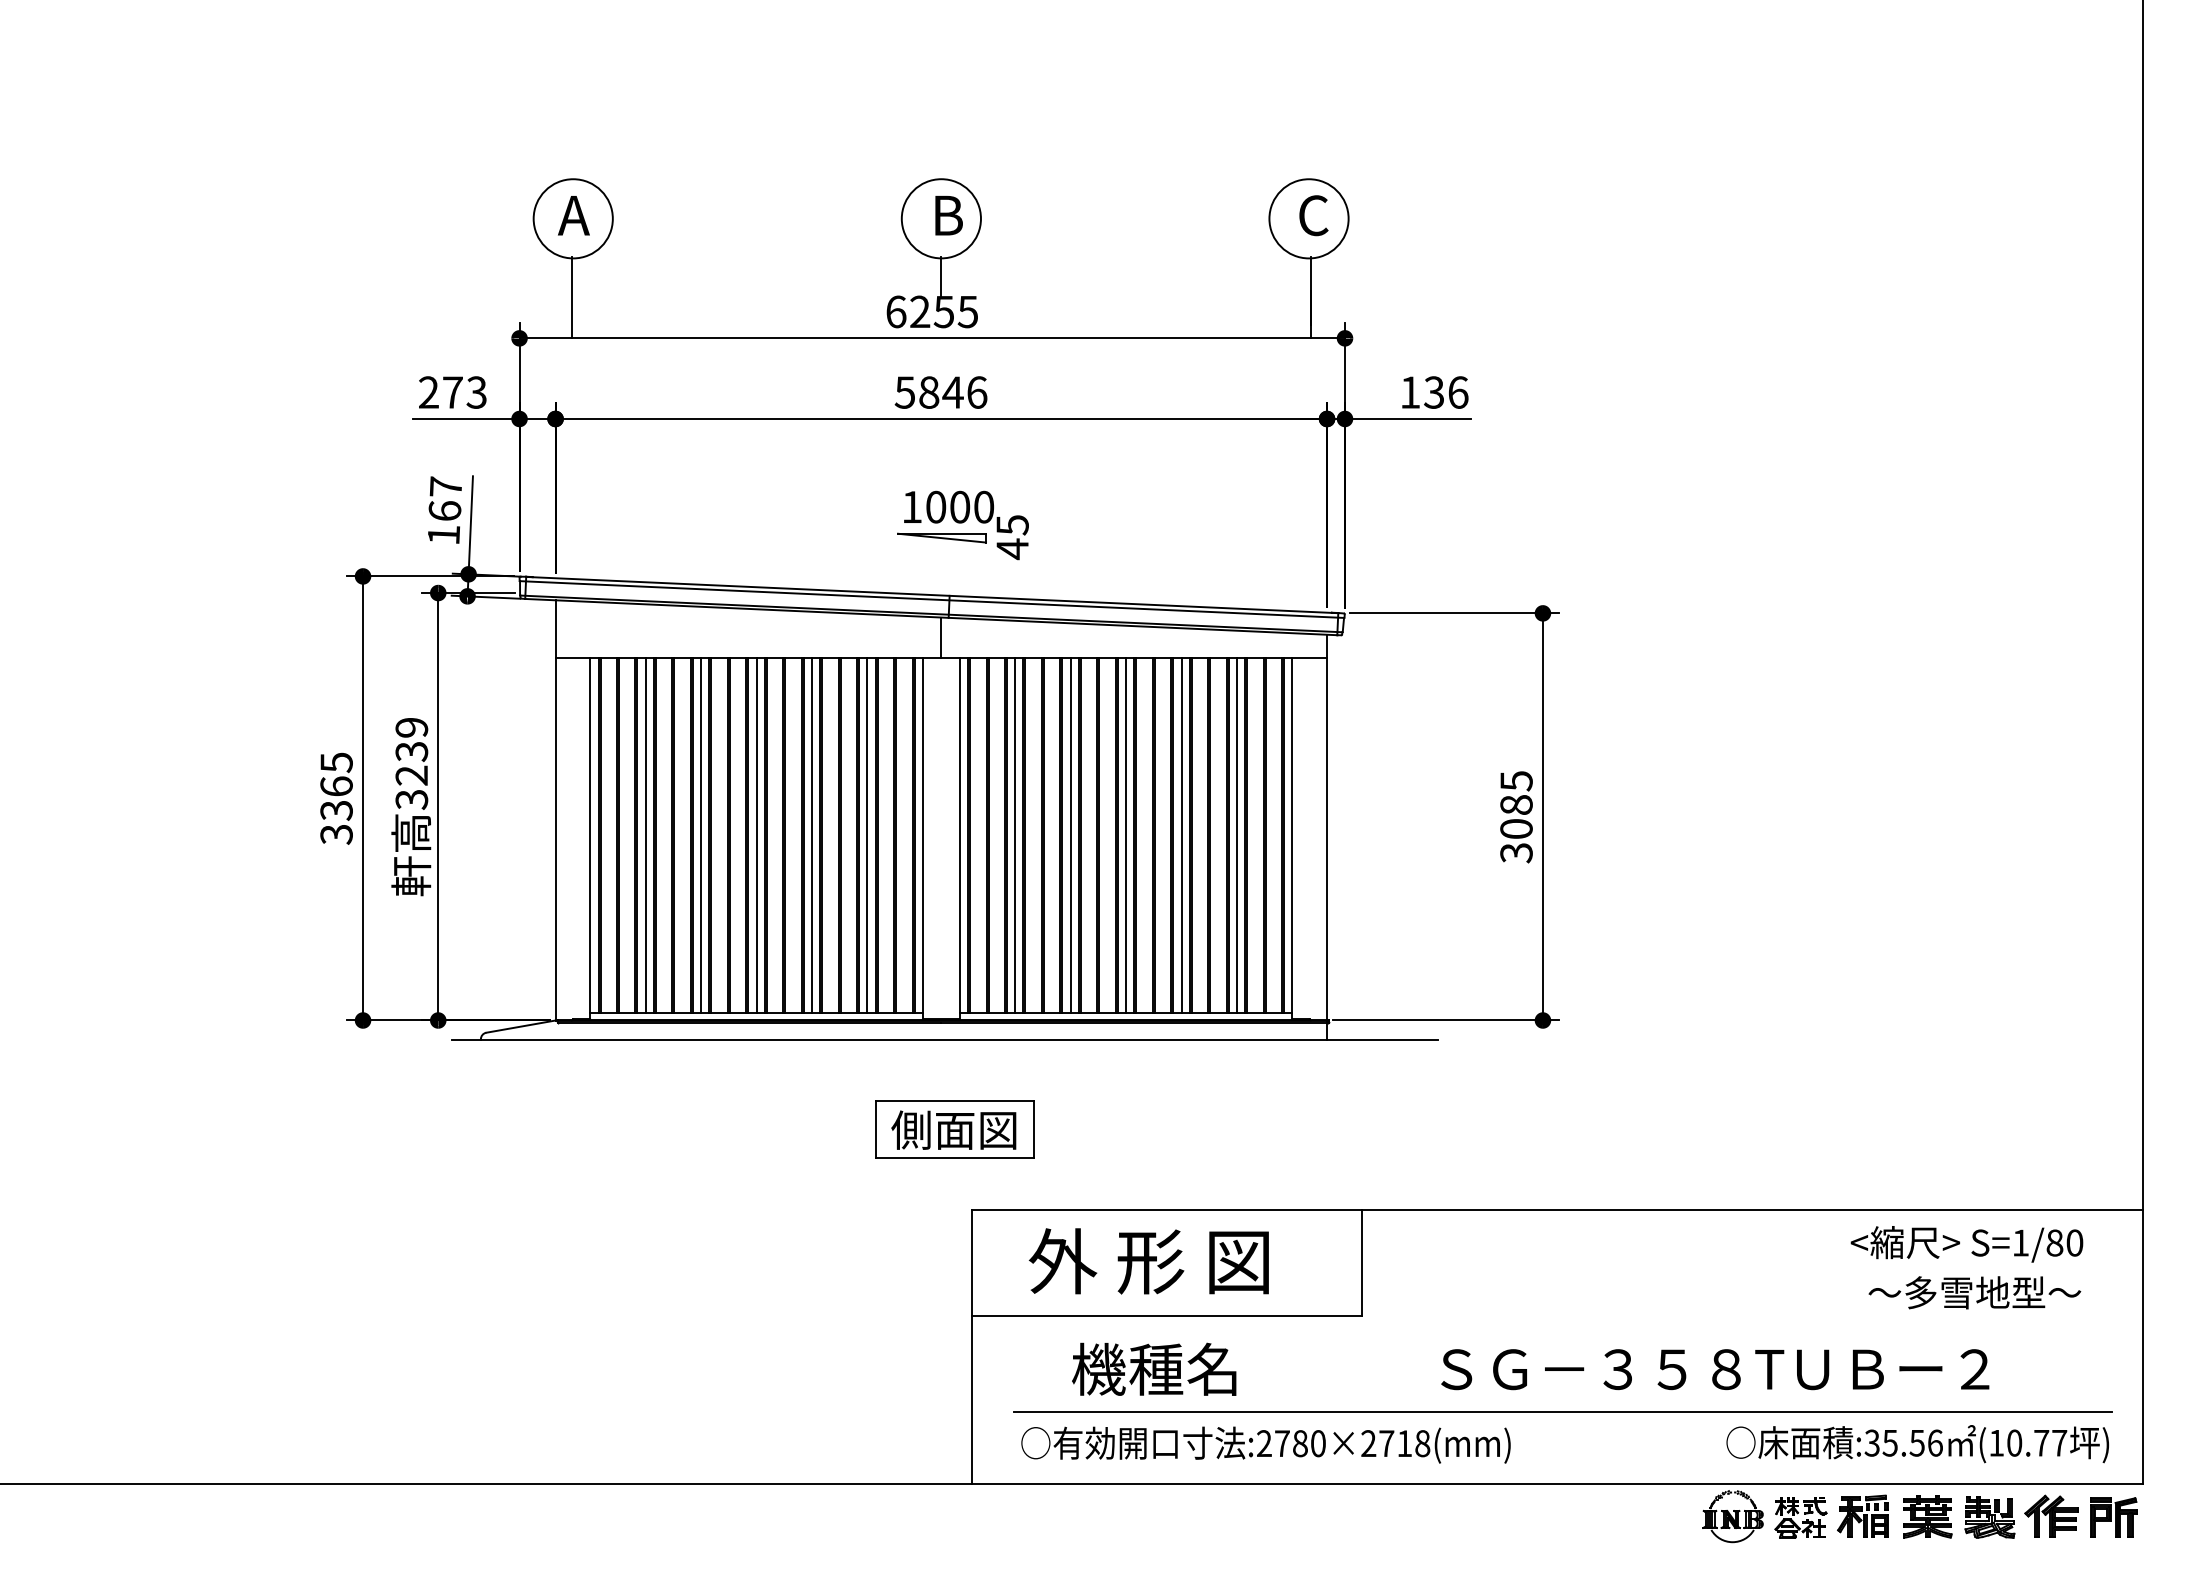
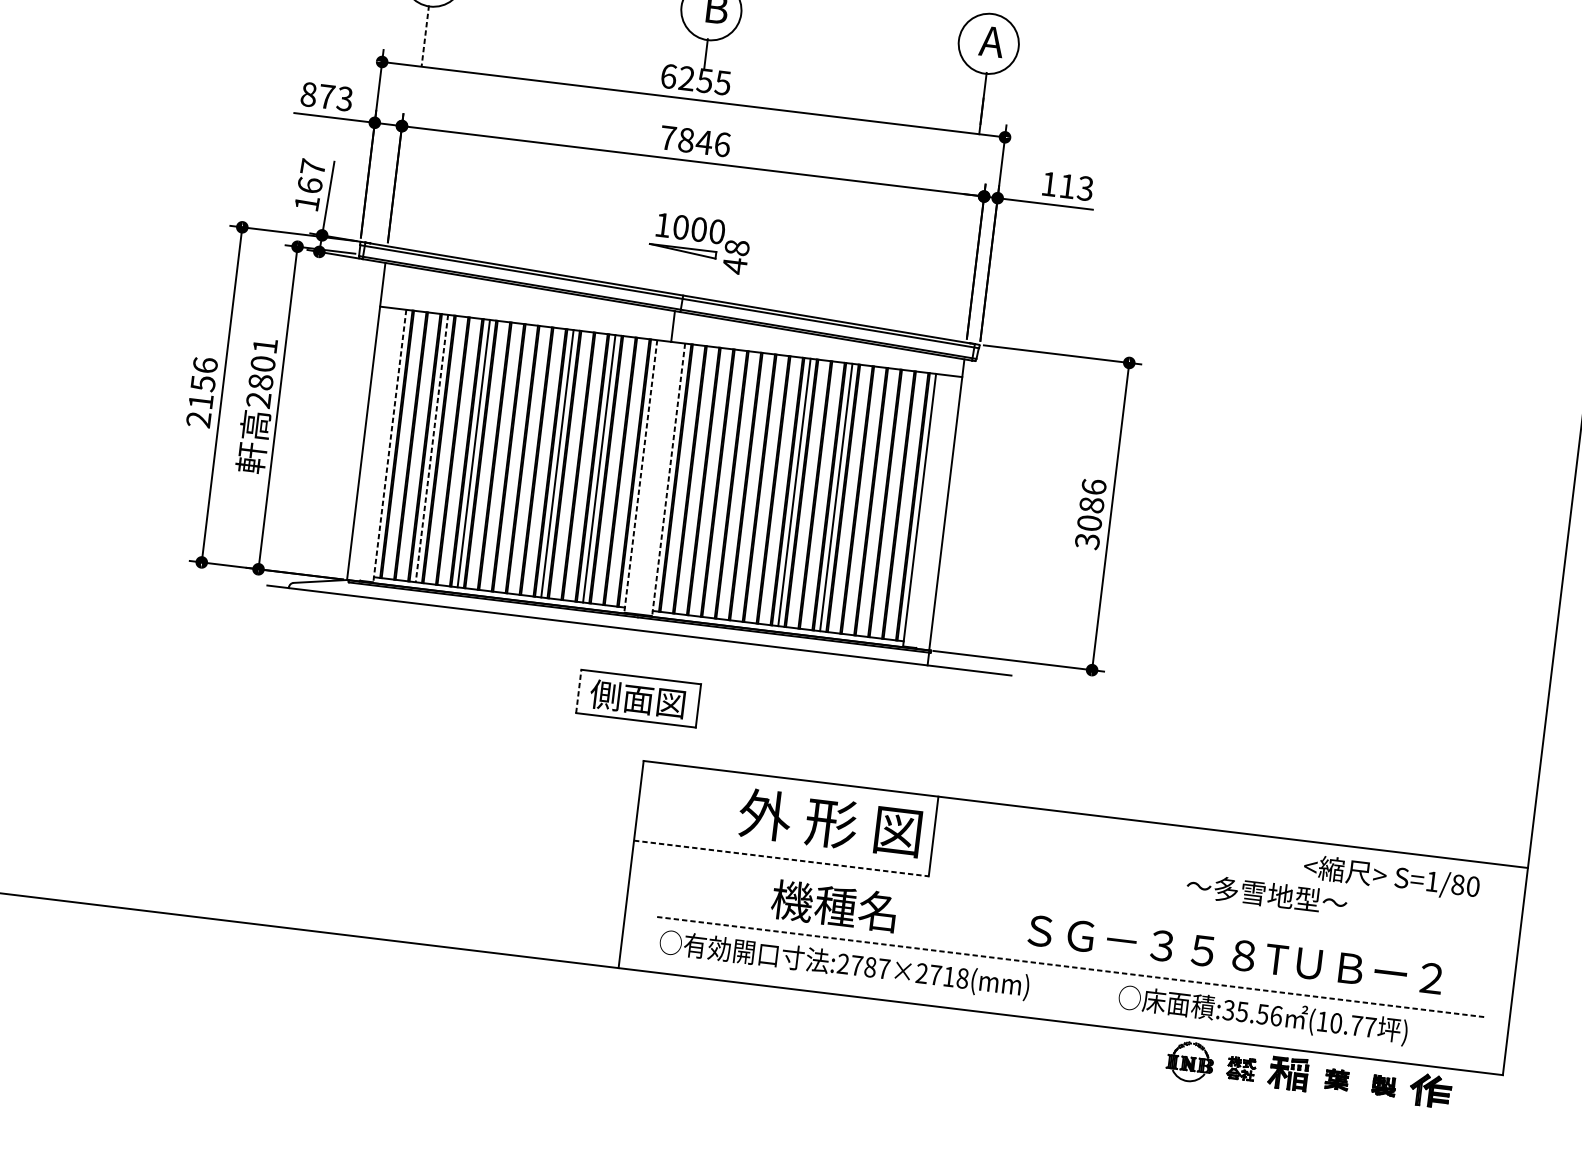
text: (1312, 215) -> (991, 41), C -> A
line: (571, 297) -> (425, 35), solid -> dashed
text: (428, 392) -> (308, 94), 273 -> 873
text: (904, 392) -> (667, 137), 5846 -> 7846
text: (1446, 392) -> (1076, 187), 136 -> 113
text: (1012, 525) -> (737, 248), 45 -> 48
text: (411, 764) -> (261, 373), 3239 -> 2801
text: (1516, 781) -> (1093, 487), 3085 -> 3086
text: (336, 798) -> (202, 392), 3365 -> 2156
line: (645, 835) -> (431, 448), solid -> dashed
line: (756, 835) -> (515, 458), removed
line: (1015, 835) -> (711, 482), removed
line: (1070, 835) -> (752, 487), removed
line: (1236, 835) -> (877, 502), removed
line: (590, 839) -> (389, 446), solid -> dashed
line: (922, 839) -> (640, 476), solid -> dashed
line: (959, 839) -> (668, 480), solid -> dashed
line: (875, 1129) -> (578, 691), solid -> dashed
text: (1148, 1261) -> (829, 822), moved
text: (1974, 1292) -> (1266, 894), moved
line: (1167, 1315) -> (781, 858), solid -> dashed
text: (1154, 1368) -> (834, 905), moved
text: (1715, 1369) -> (1235, 954), moved
line: (1562, 1411) -> (1071, 966), solid -> dashed
text: (1318, 1443) -> (884, 968), :2780×2718(mm) -> :2787×2718(mm)
text: (1917, 1444) -> (1262, 1015), moved
part: (1927, 1516) -> (1337, 1079), size x0.6
part: (1800, 1517) -> (1241, 1068), size x0.7
part: (1989, 1517) -> (1383, 1085), size x0.6
part: (2113, 1517) -> (1477, 1097), removed

